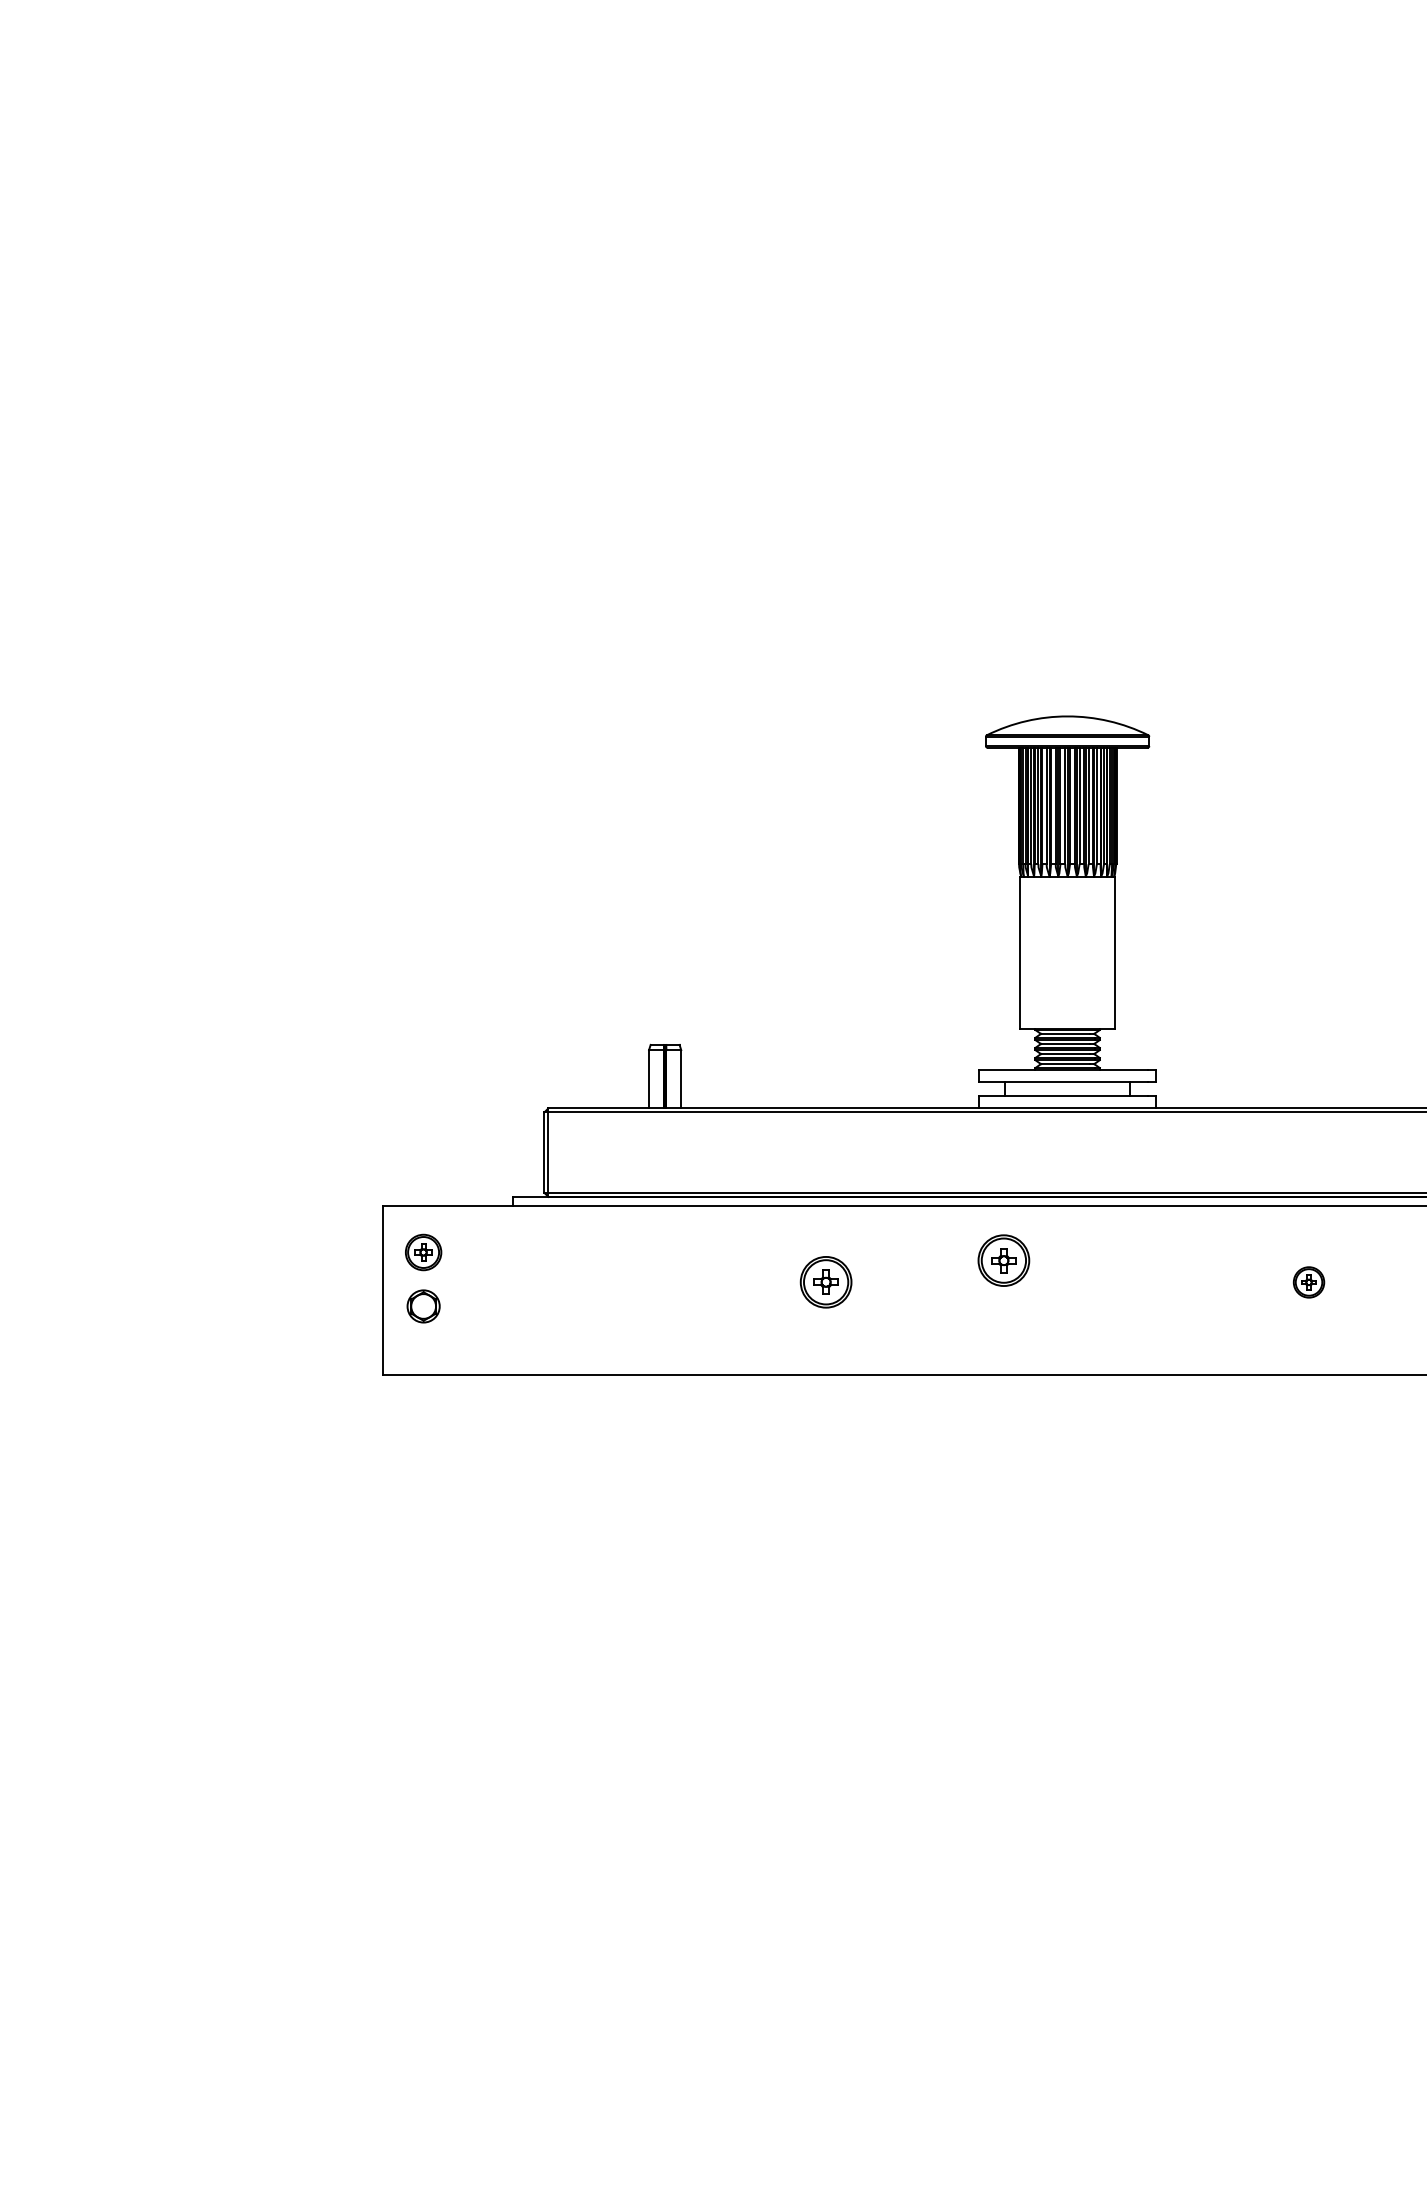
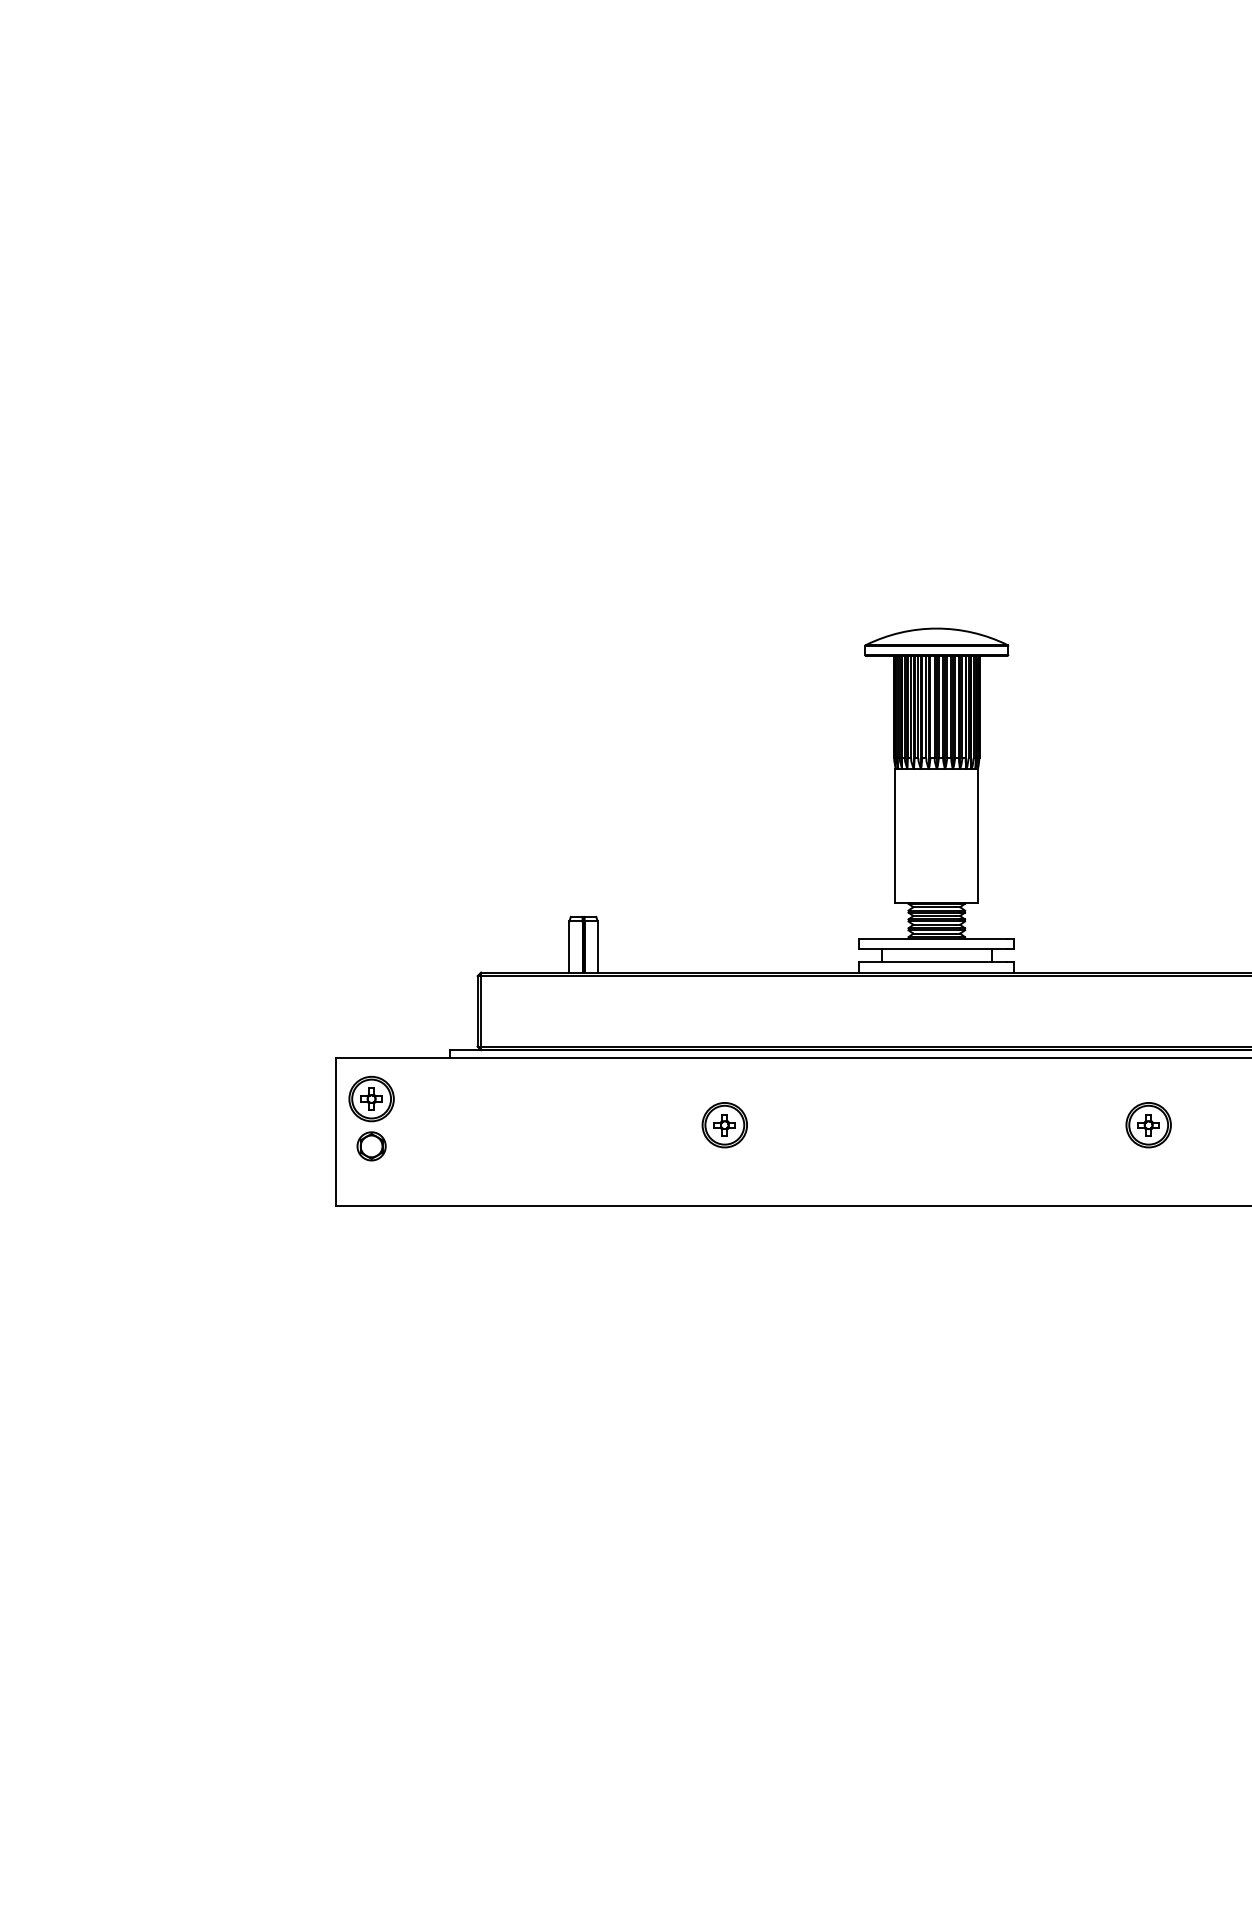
part: (423, 1251) -> (371, 1098), size x1.43
part: (1003, 1261) -> (880, 1106), removed
part: (1308, 1282) -> (1148, 1125), size x1.67

